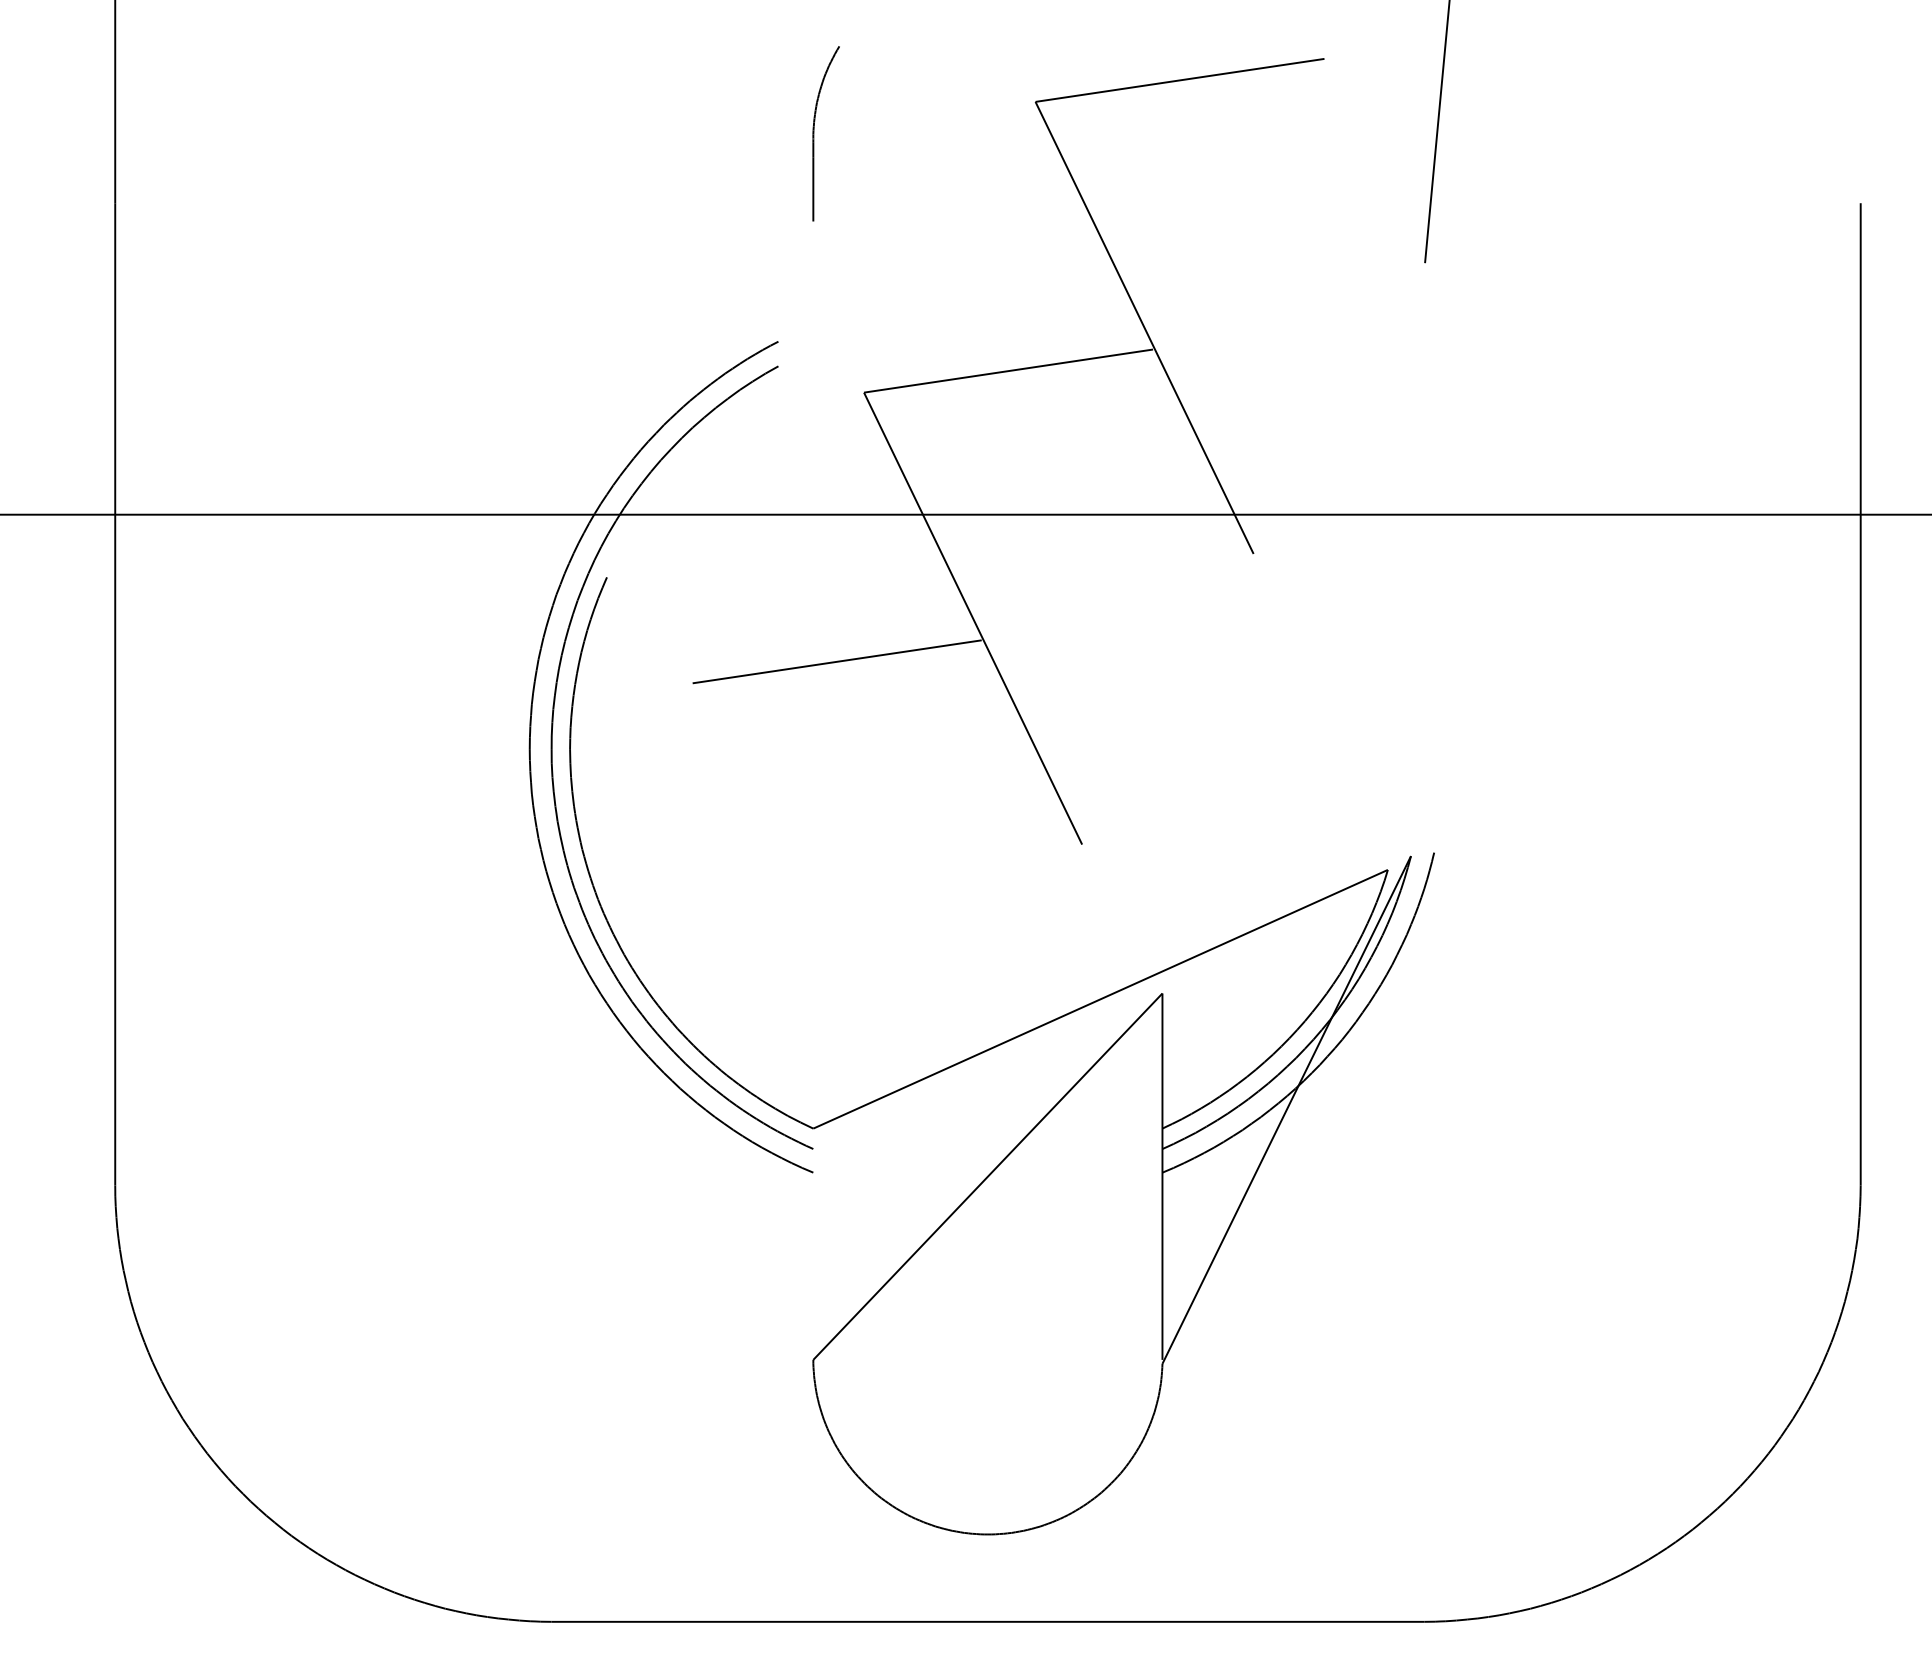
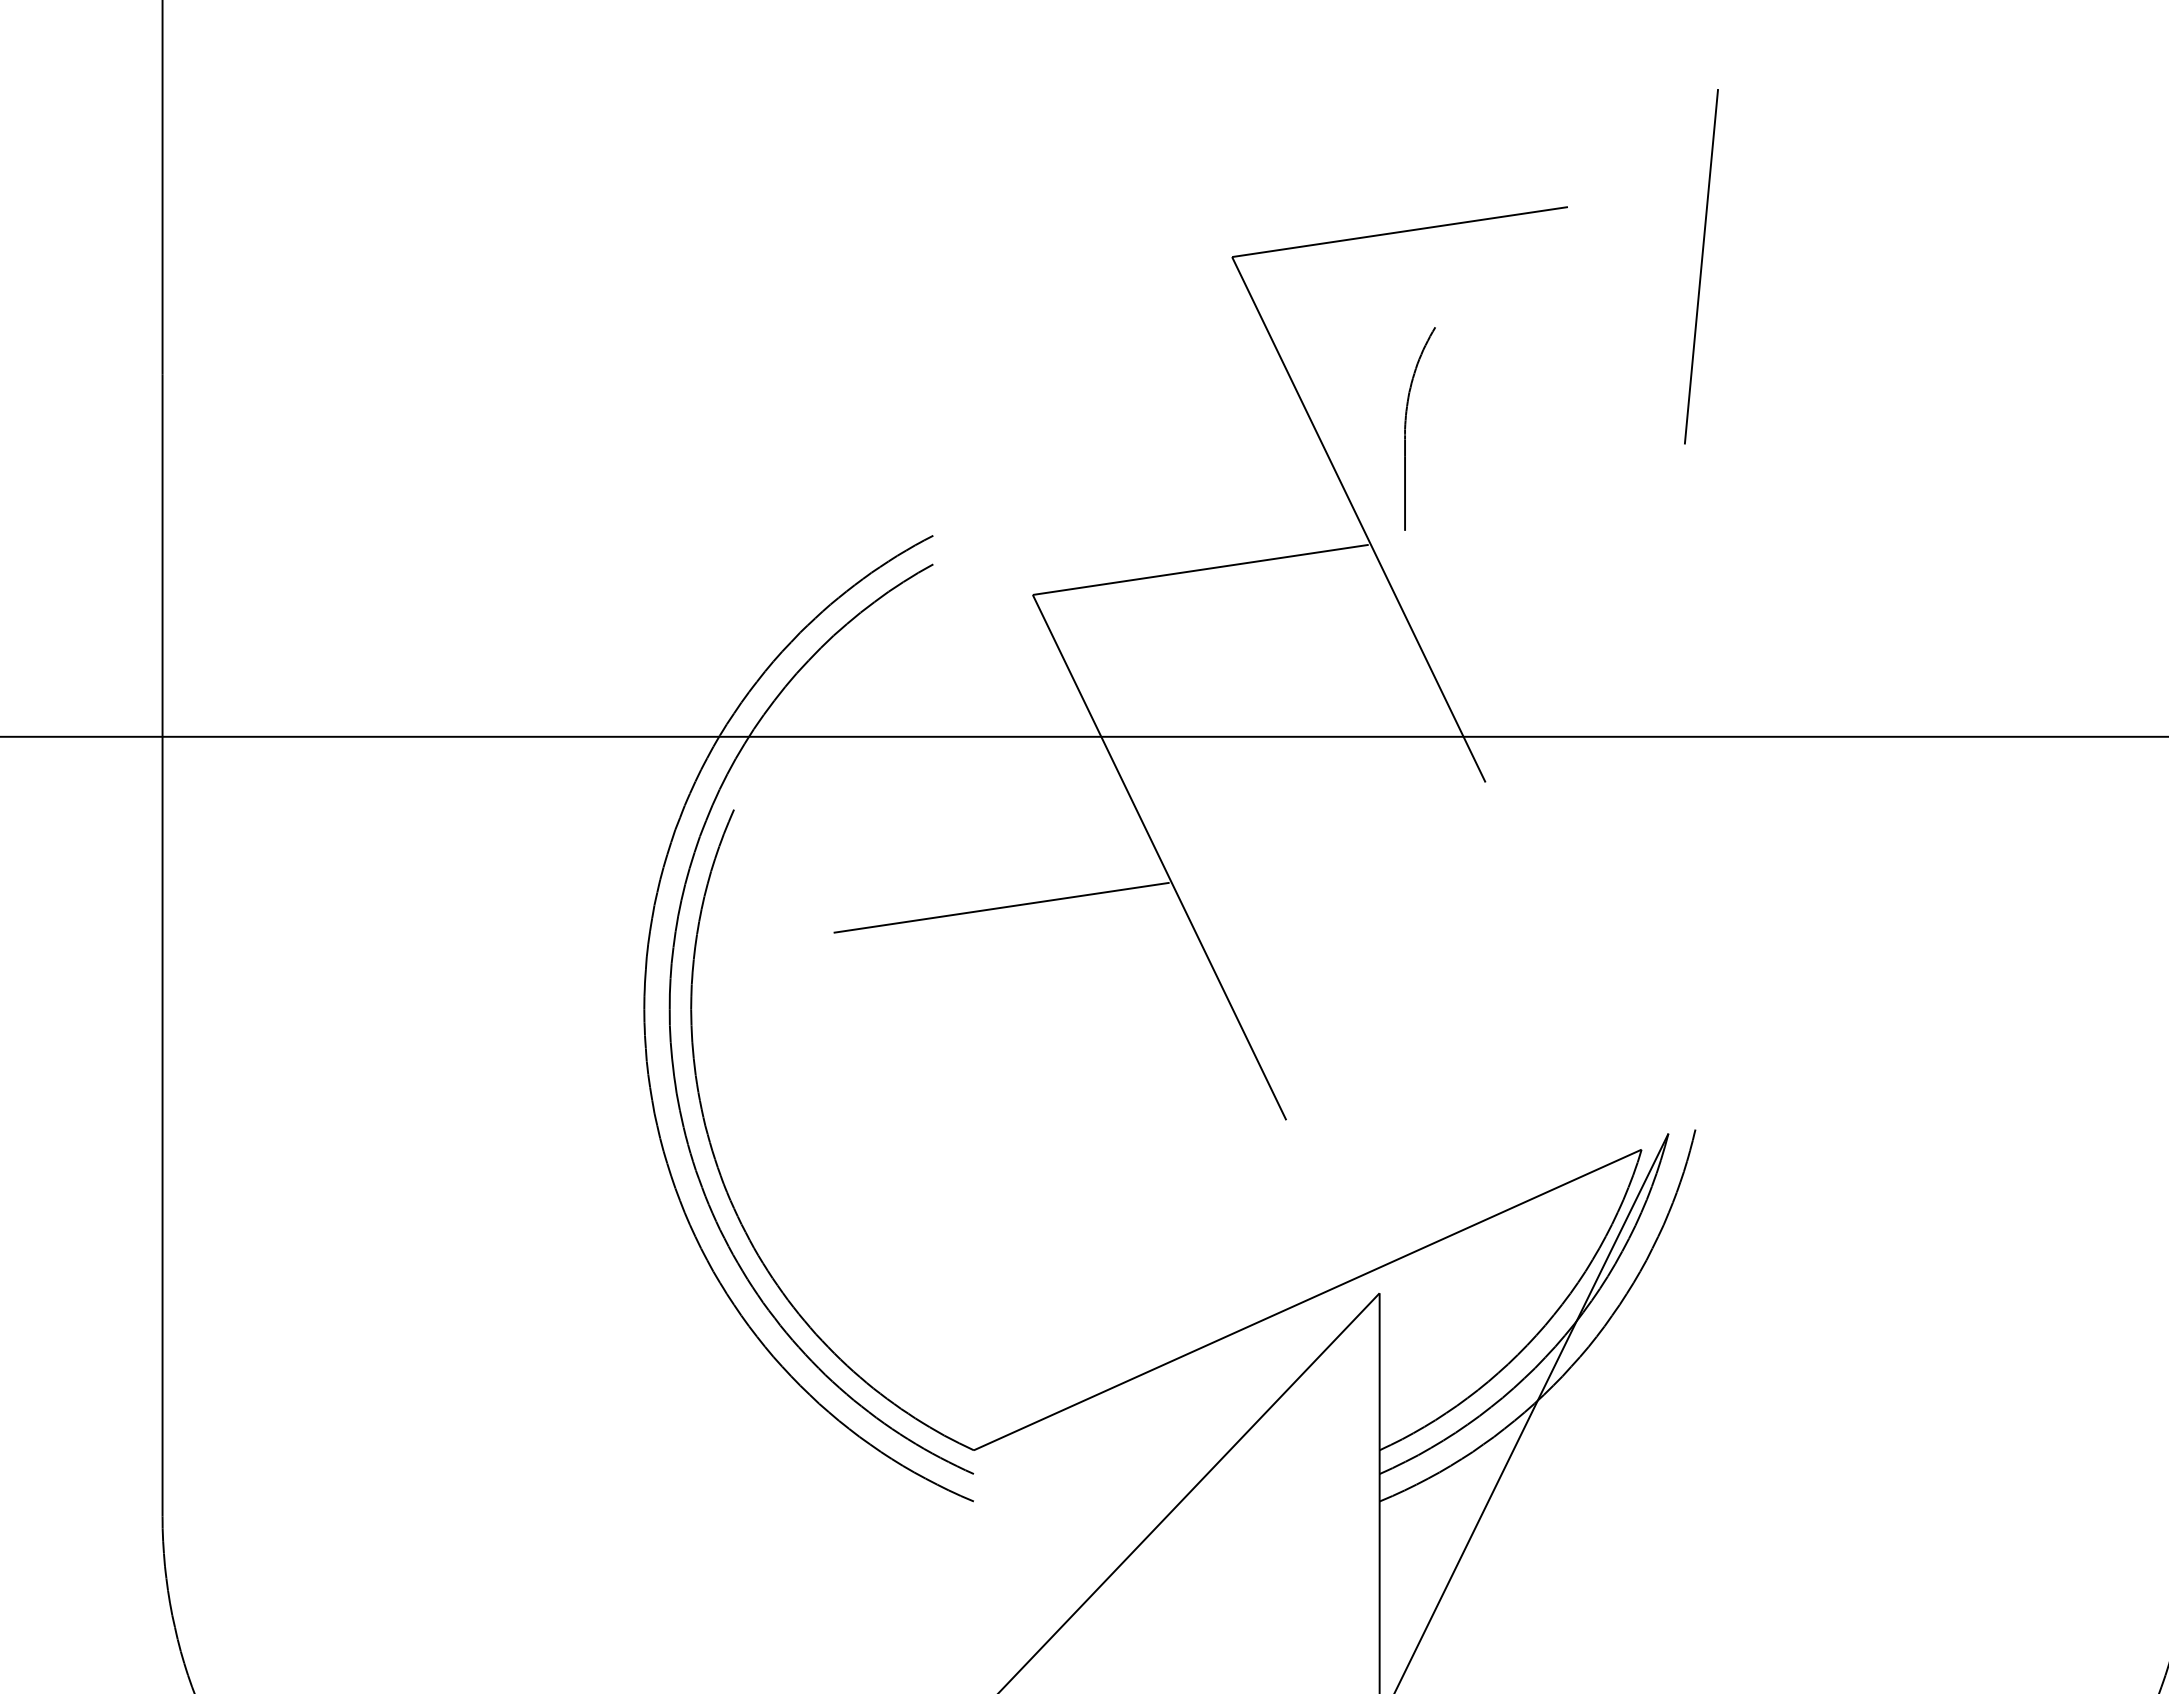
part: (814, 133) -> (1406, 428), moved

